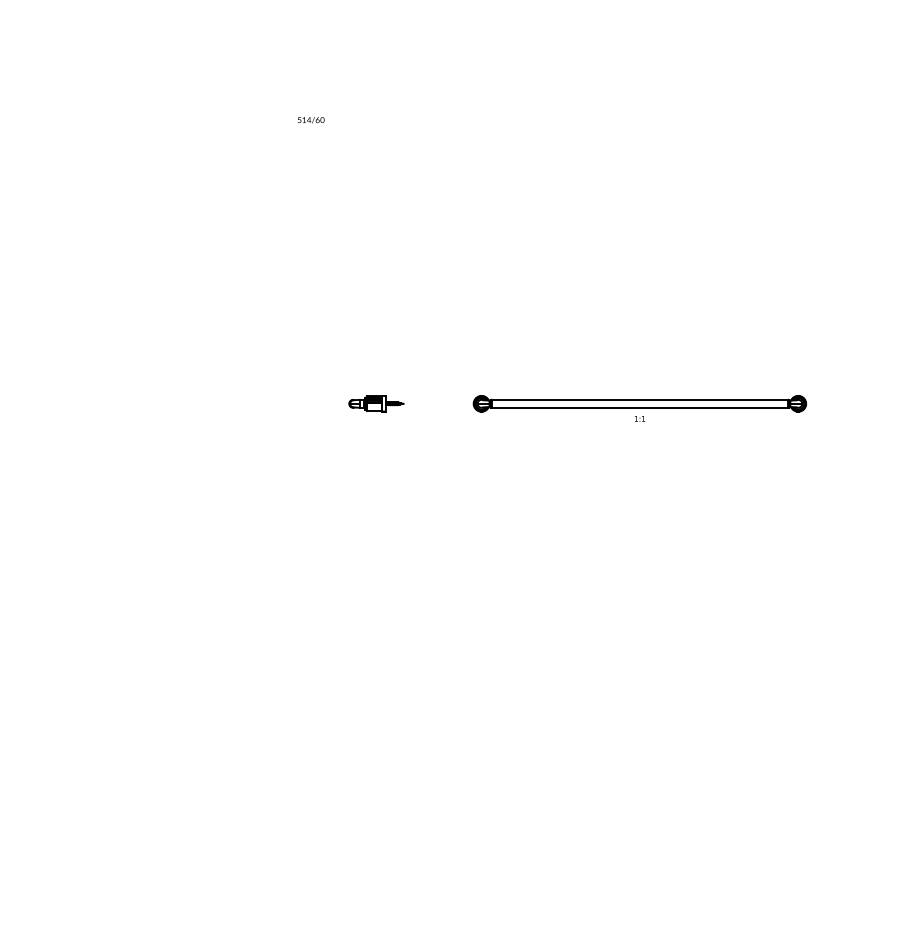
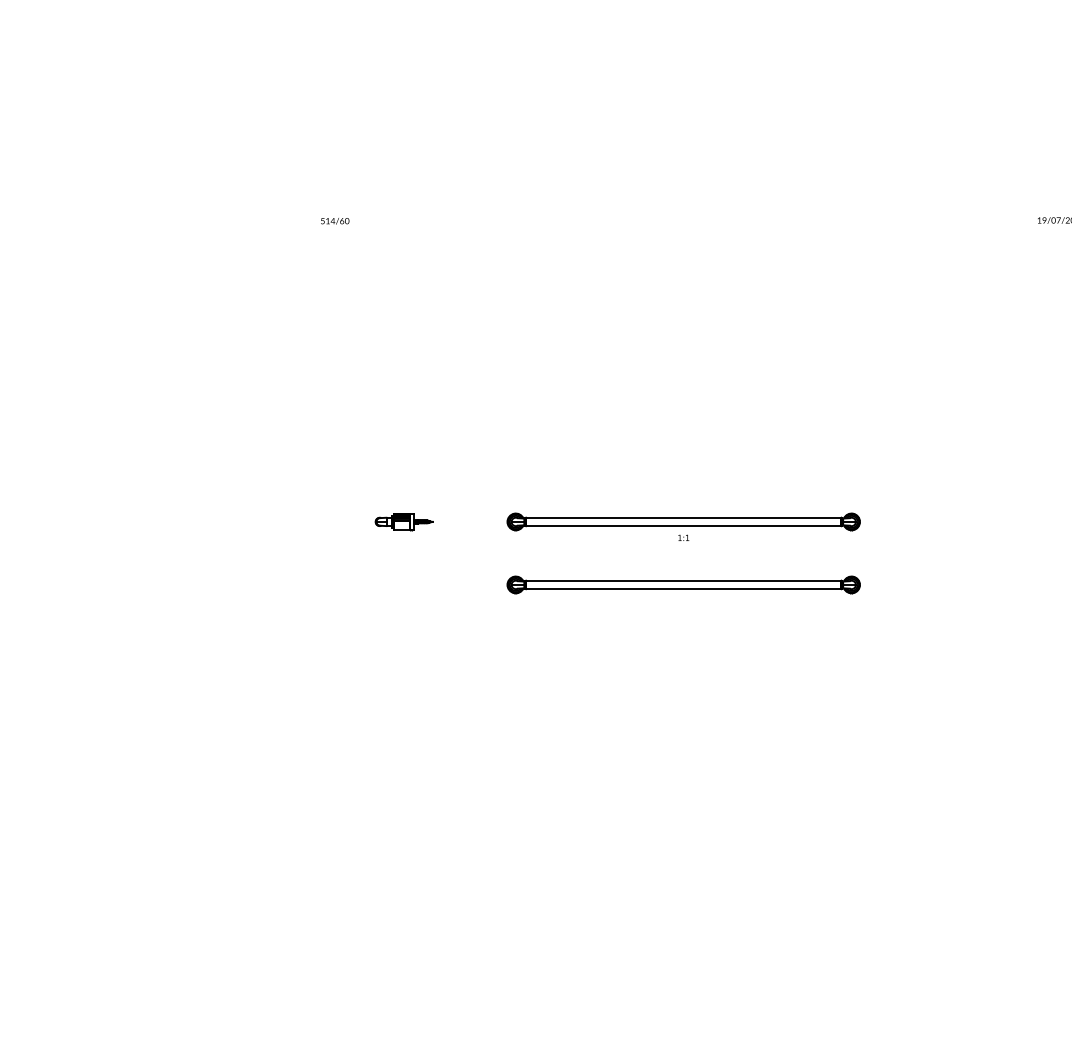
part: (639, 462) -> (683, 584), added

